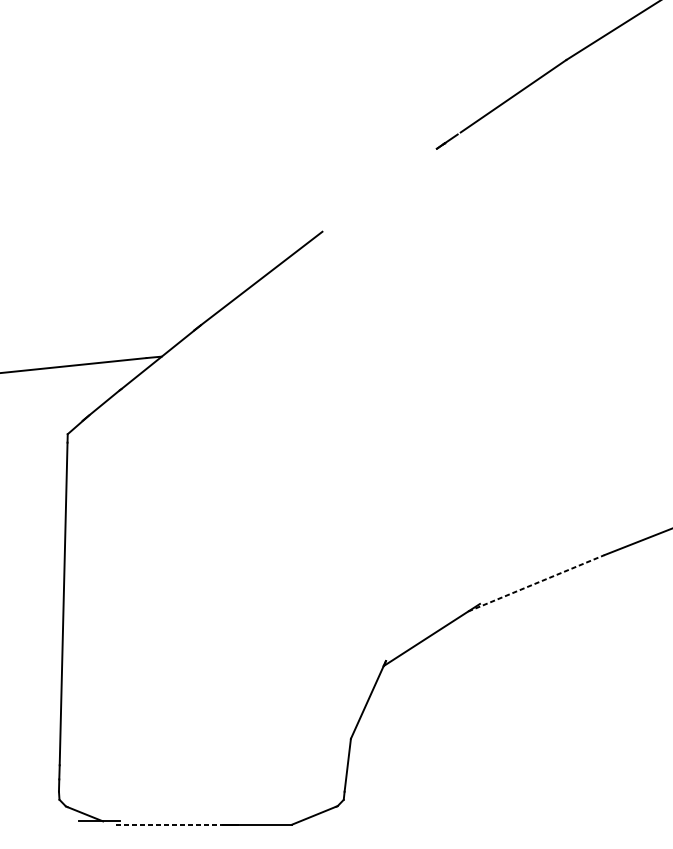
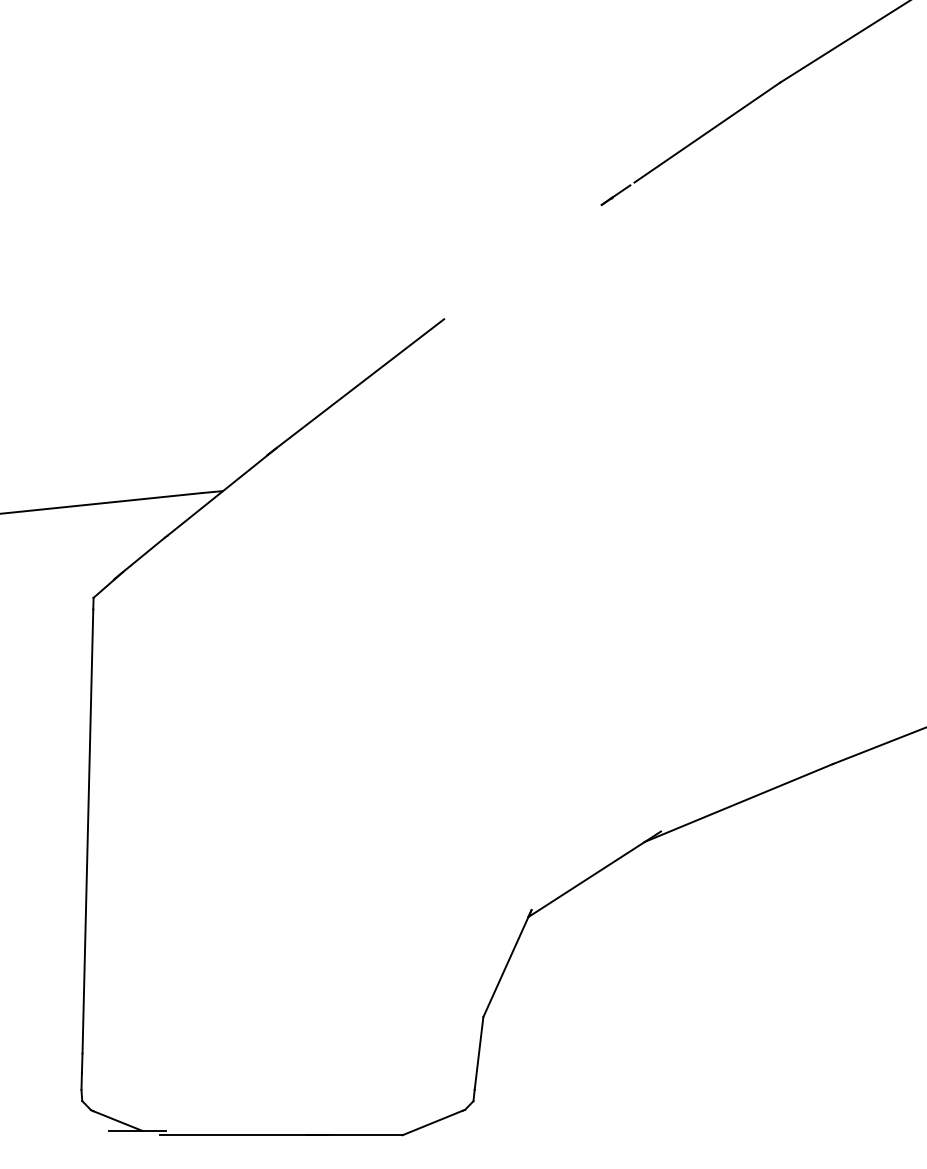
line: (536, 583) -> (738, 803), dashed -> solid
line: (171, 824) -> (236, 1135), dashed -> solid

